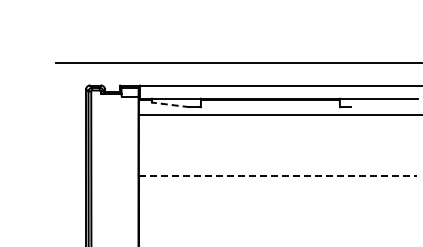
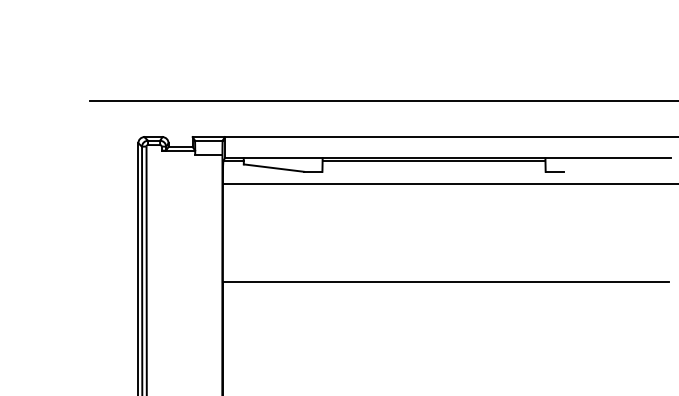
line: (170, 104) -> (273, 167), dashed -> solid
line: (278, 175) -> (447, 281), dashed -> solid

